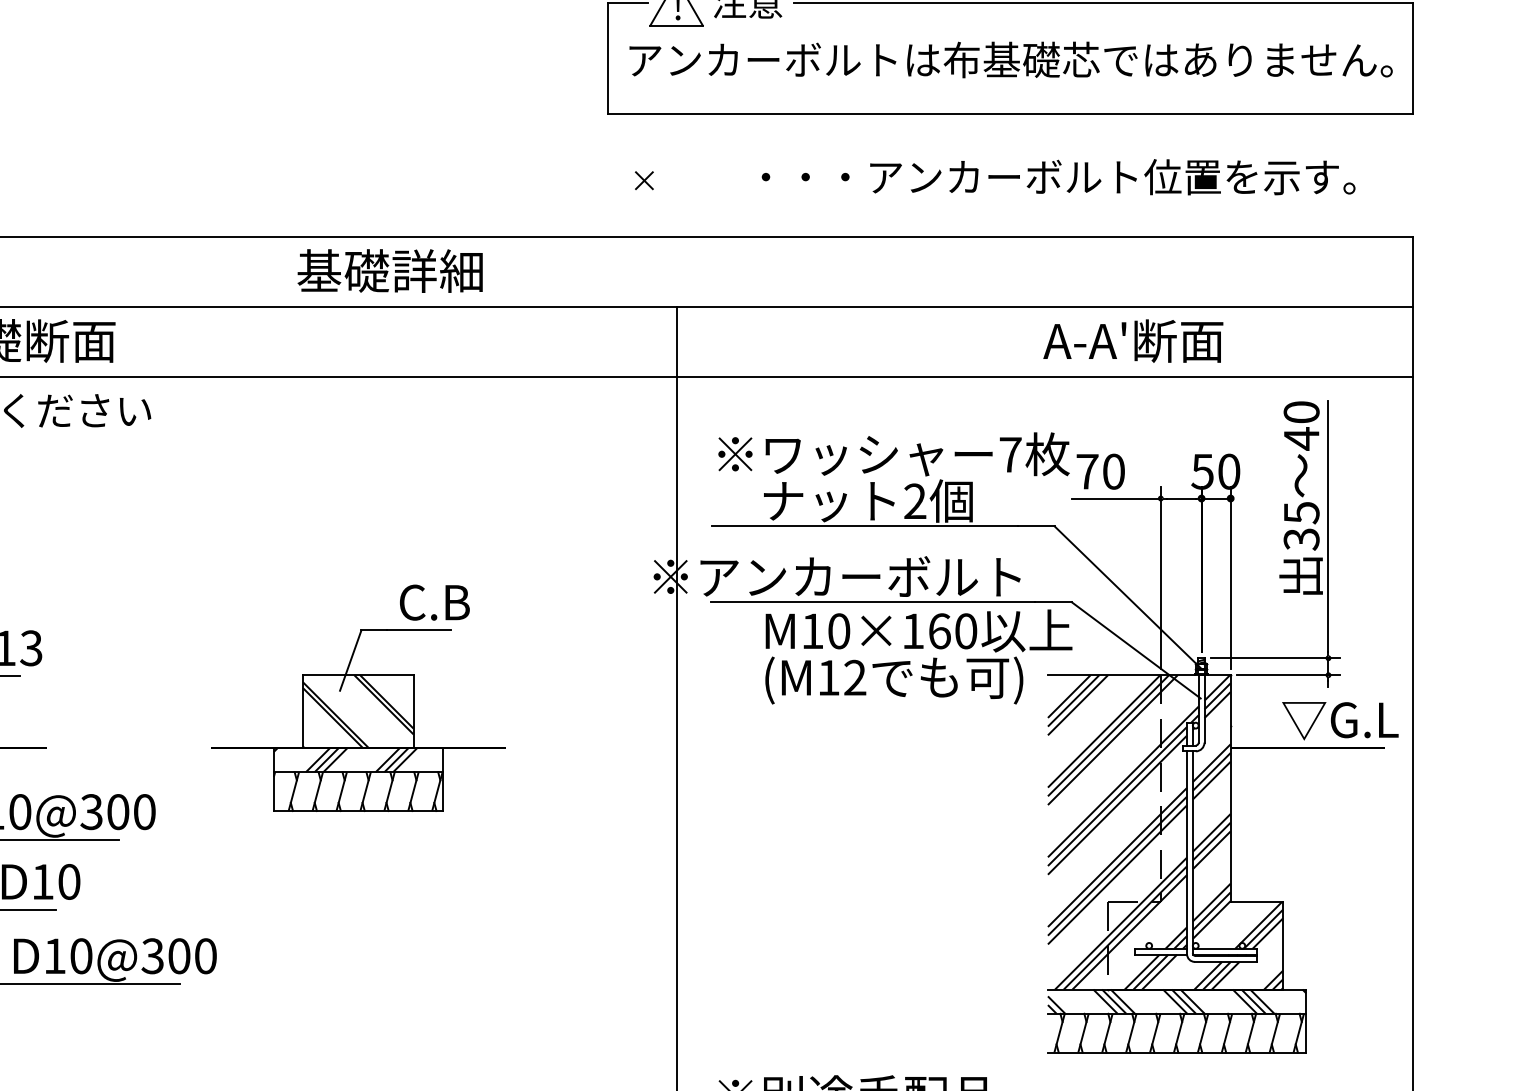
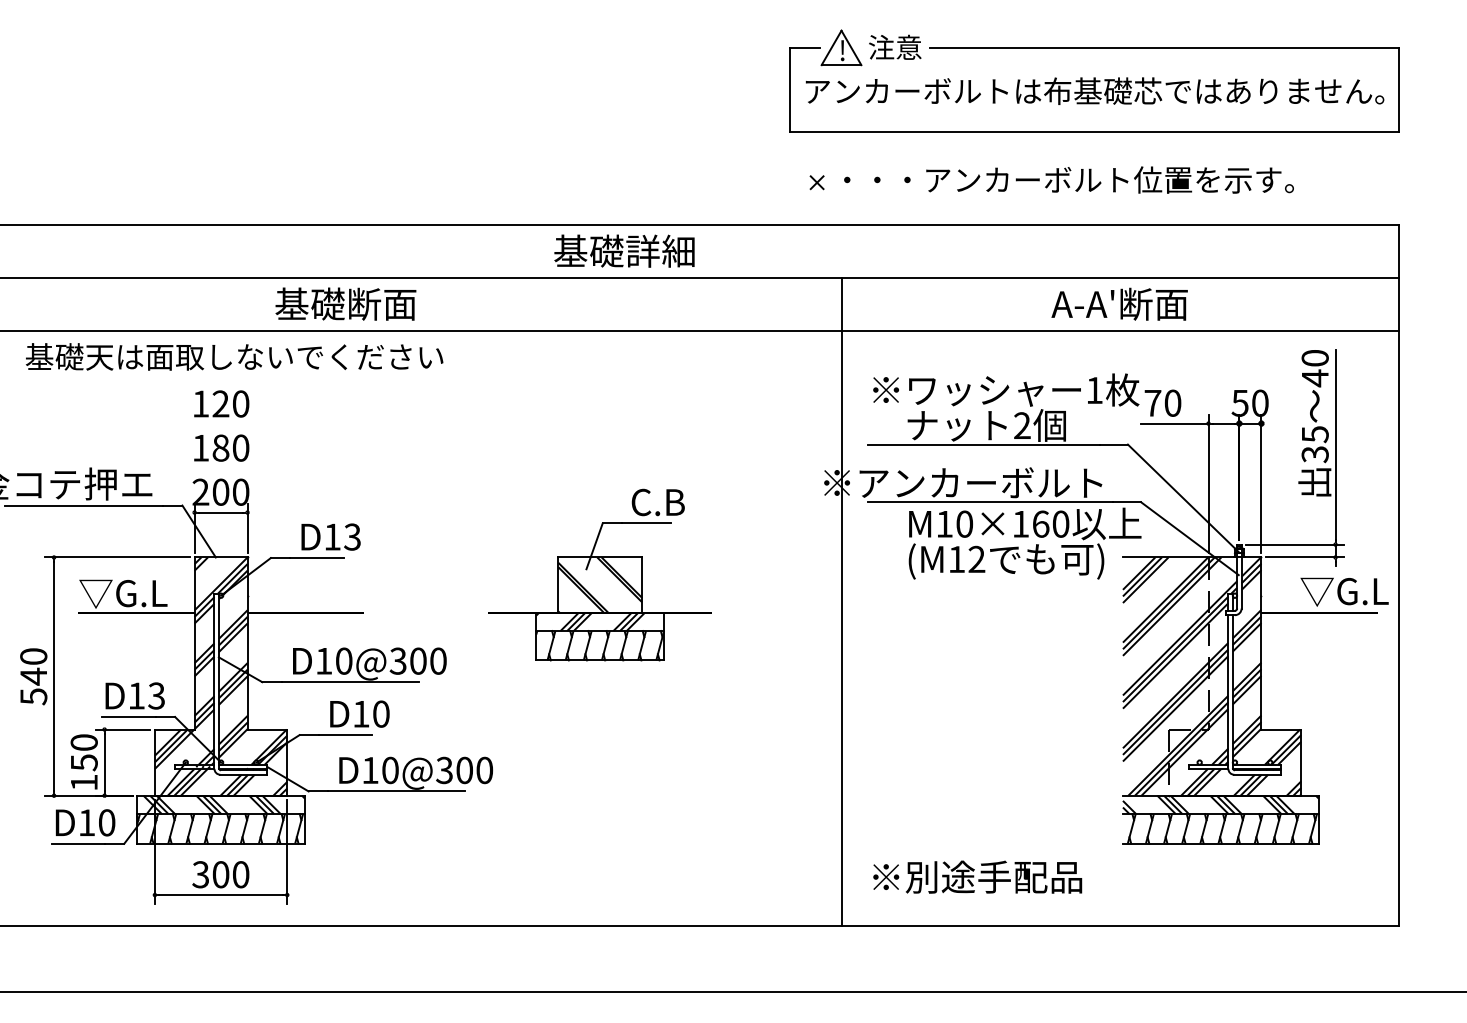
text: (1057, 176) -> (1068, 179), moved
text: (1133, 340) -> (1119, 303), moved
text: (1010, 454) -> (1094, 390), 7 -> 1

